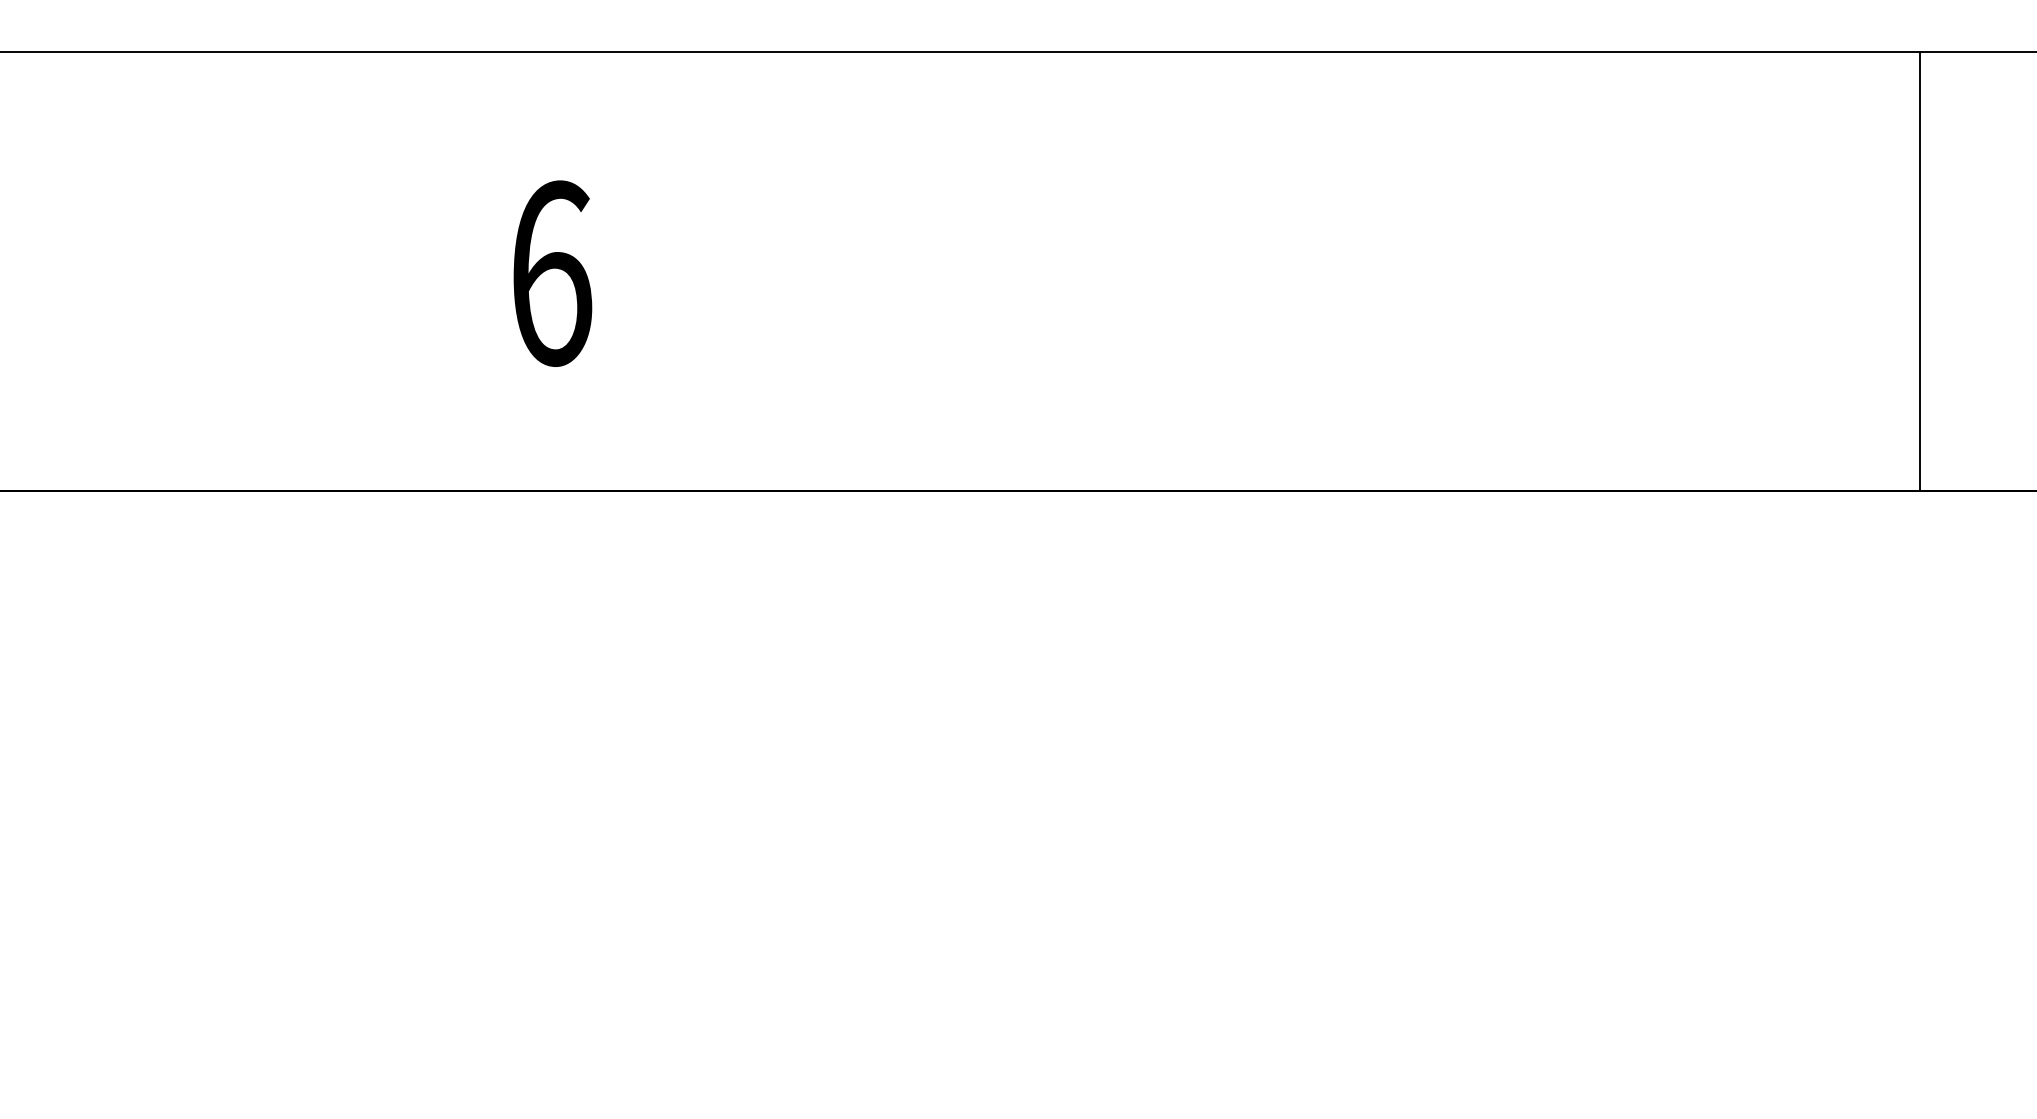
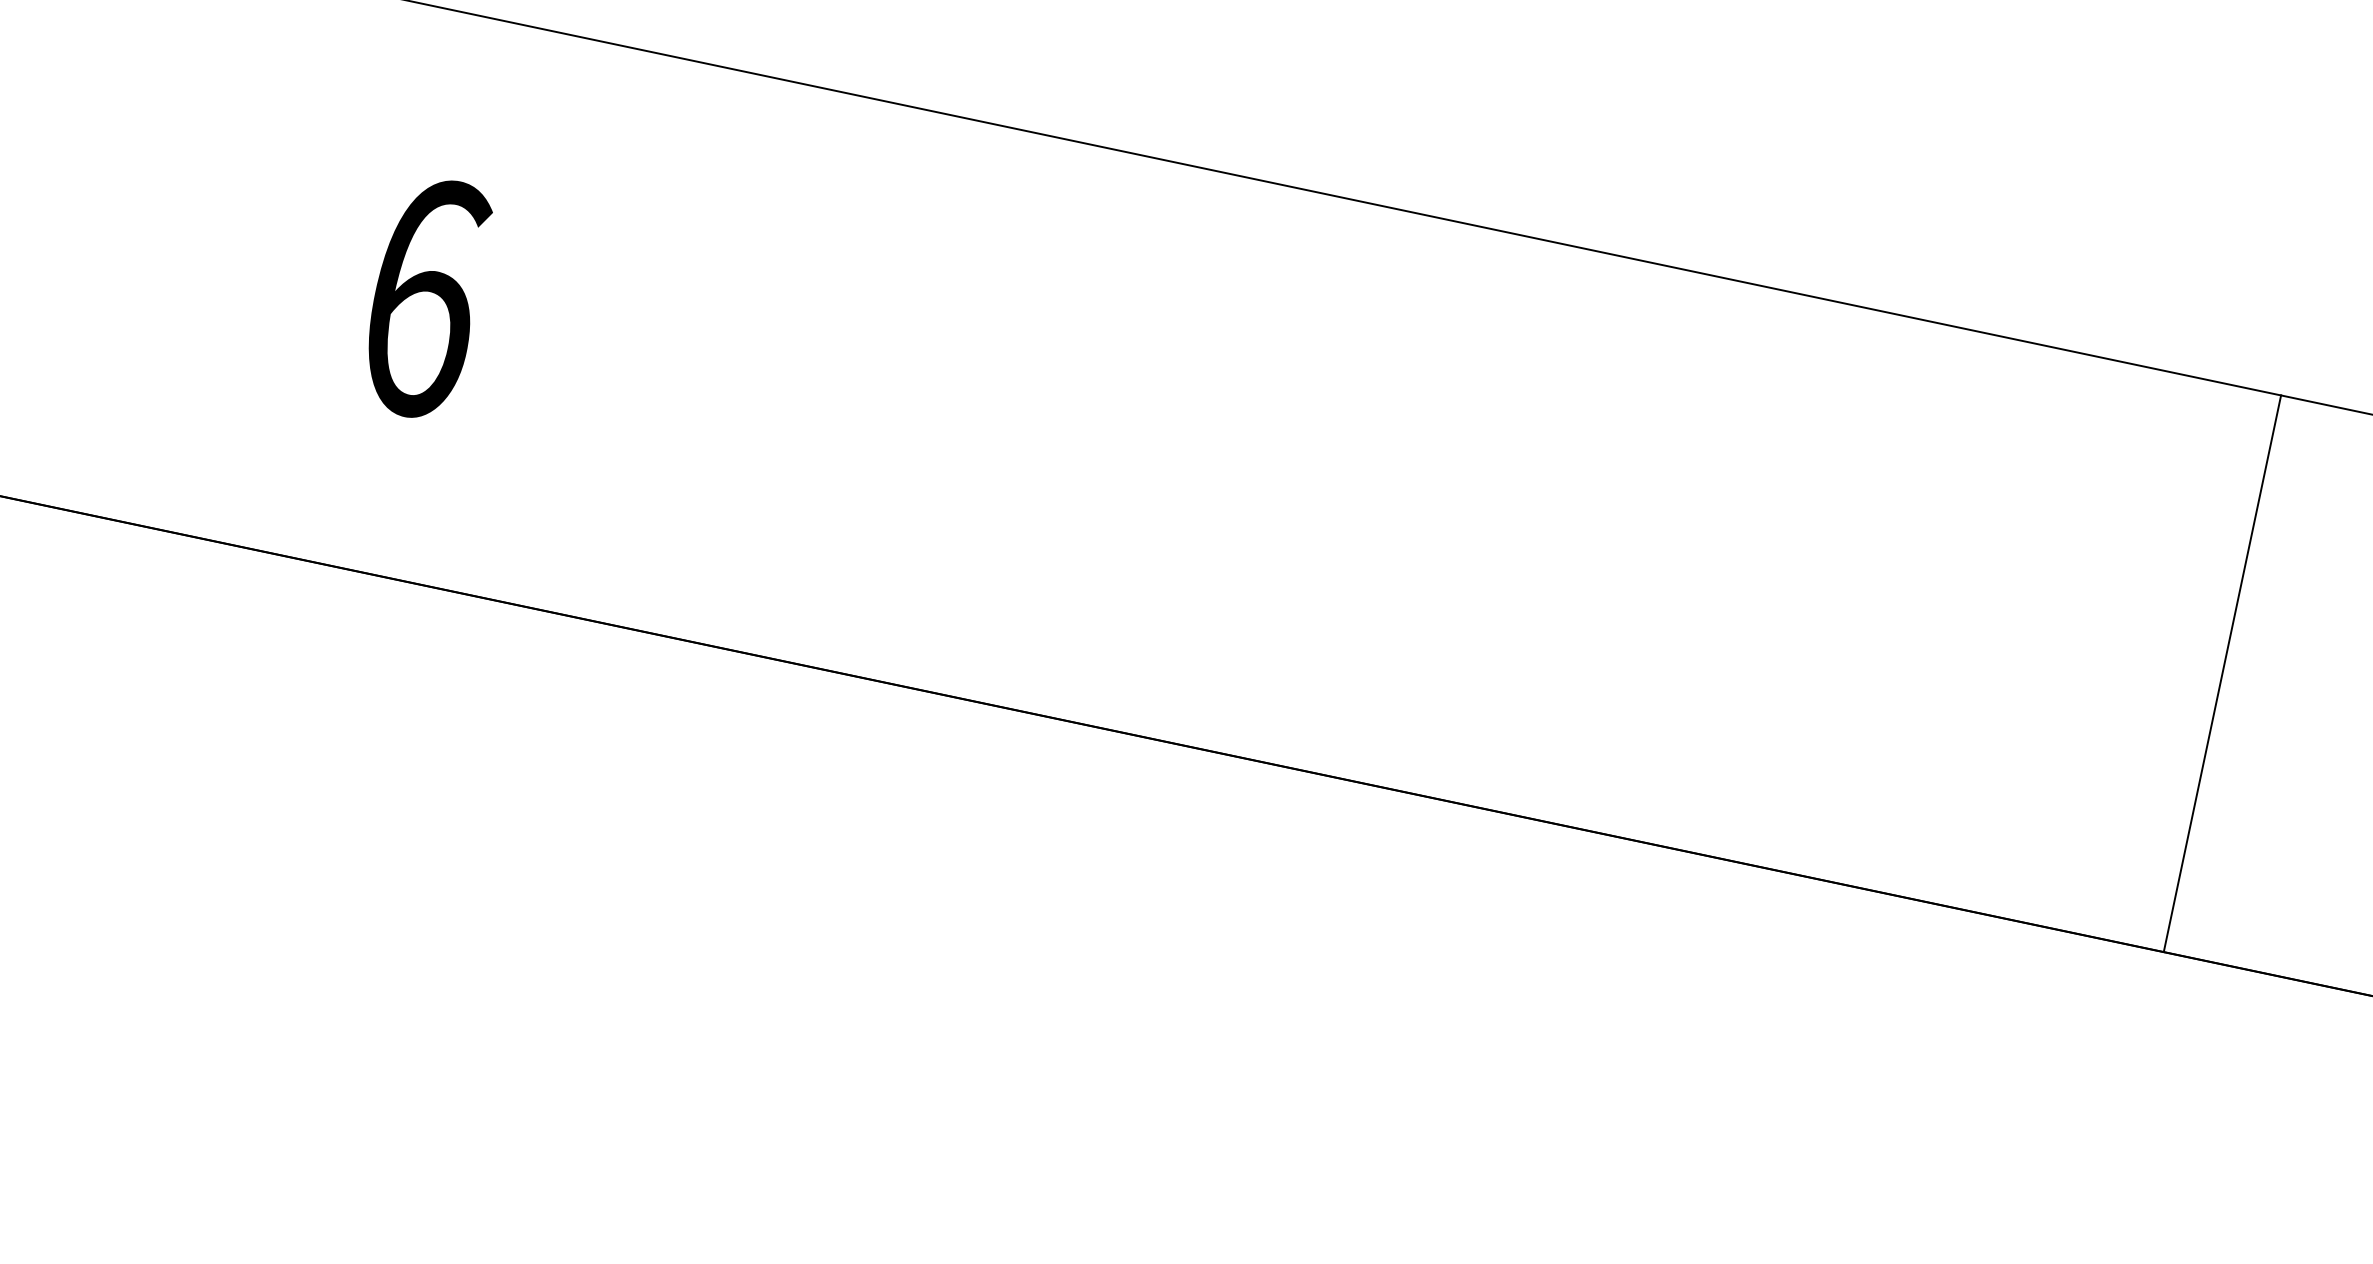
line: (1919, 271) -> (2222, 673), moved

